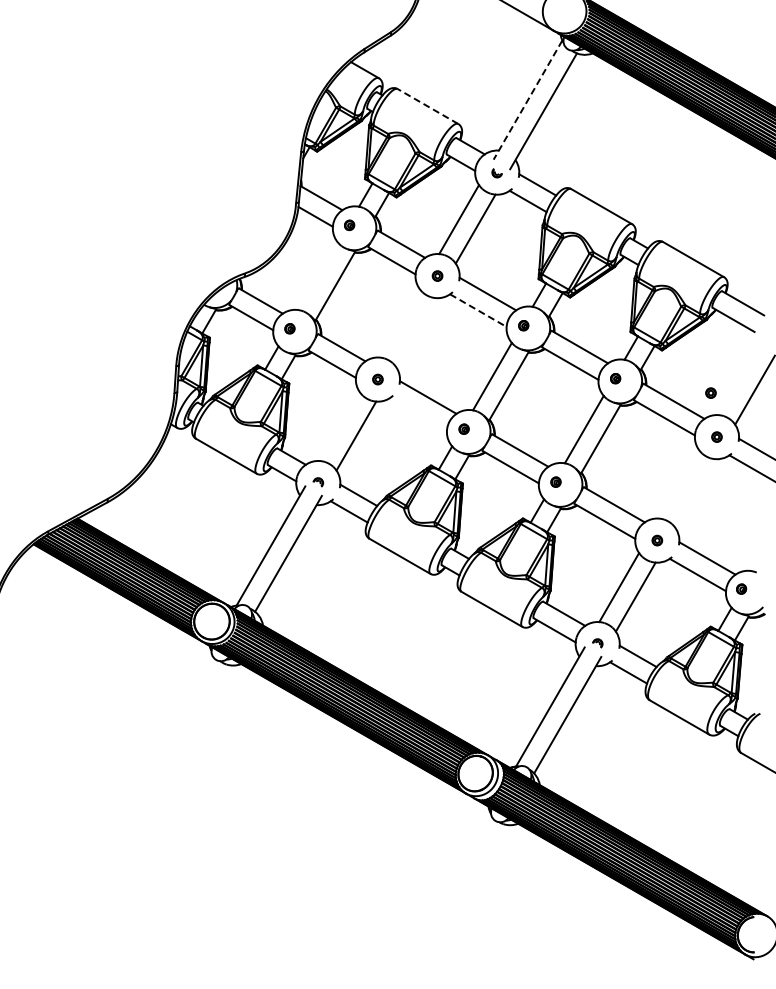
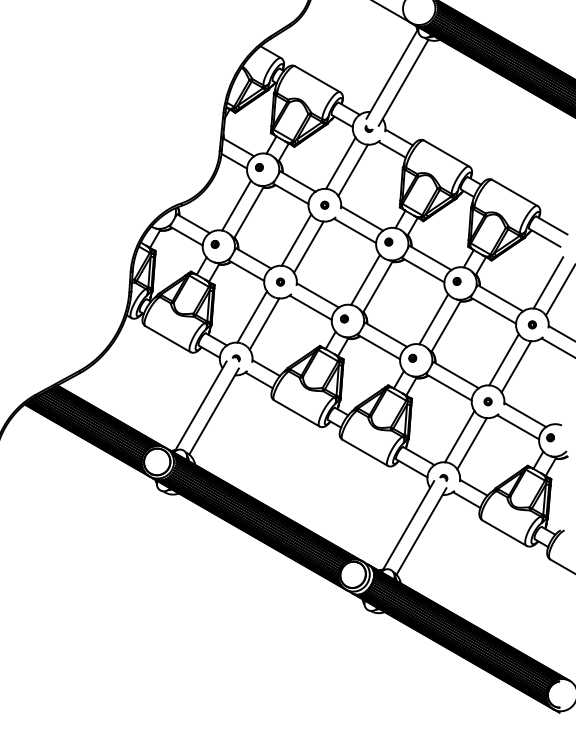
line: (527, 100) -> (391, 74), dashed -> solid
line: (427, 106) -> (317, 79), dashed -> solid
line: (318, 276) -> (236, 205), added
line: (478, 310) -> (355, 230), dashed -> solid
line: (399, 322) -> (296, 239), added
line: (415, 332) -> (308, 247), added
line: (738, 380) -> (548, 282), added
part: (710, 392) -> (527, 291), removed
line: (418, 413) -> (310, 307), added
line: (339, 426) -> (251, 316), added
line: (678, 483) -> (503, 359), added
line: (695, 493) -> (516, 366), added

